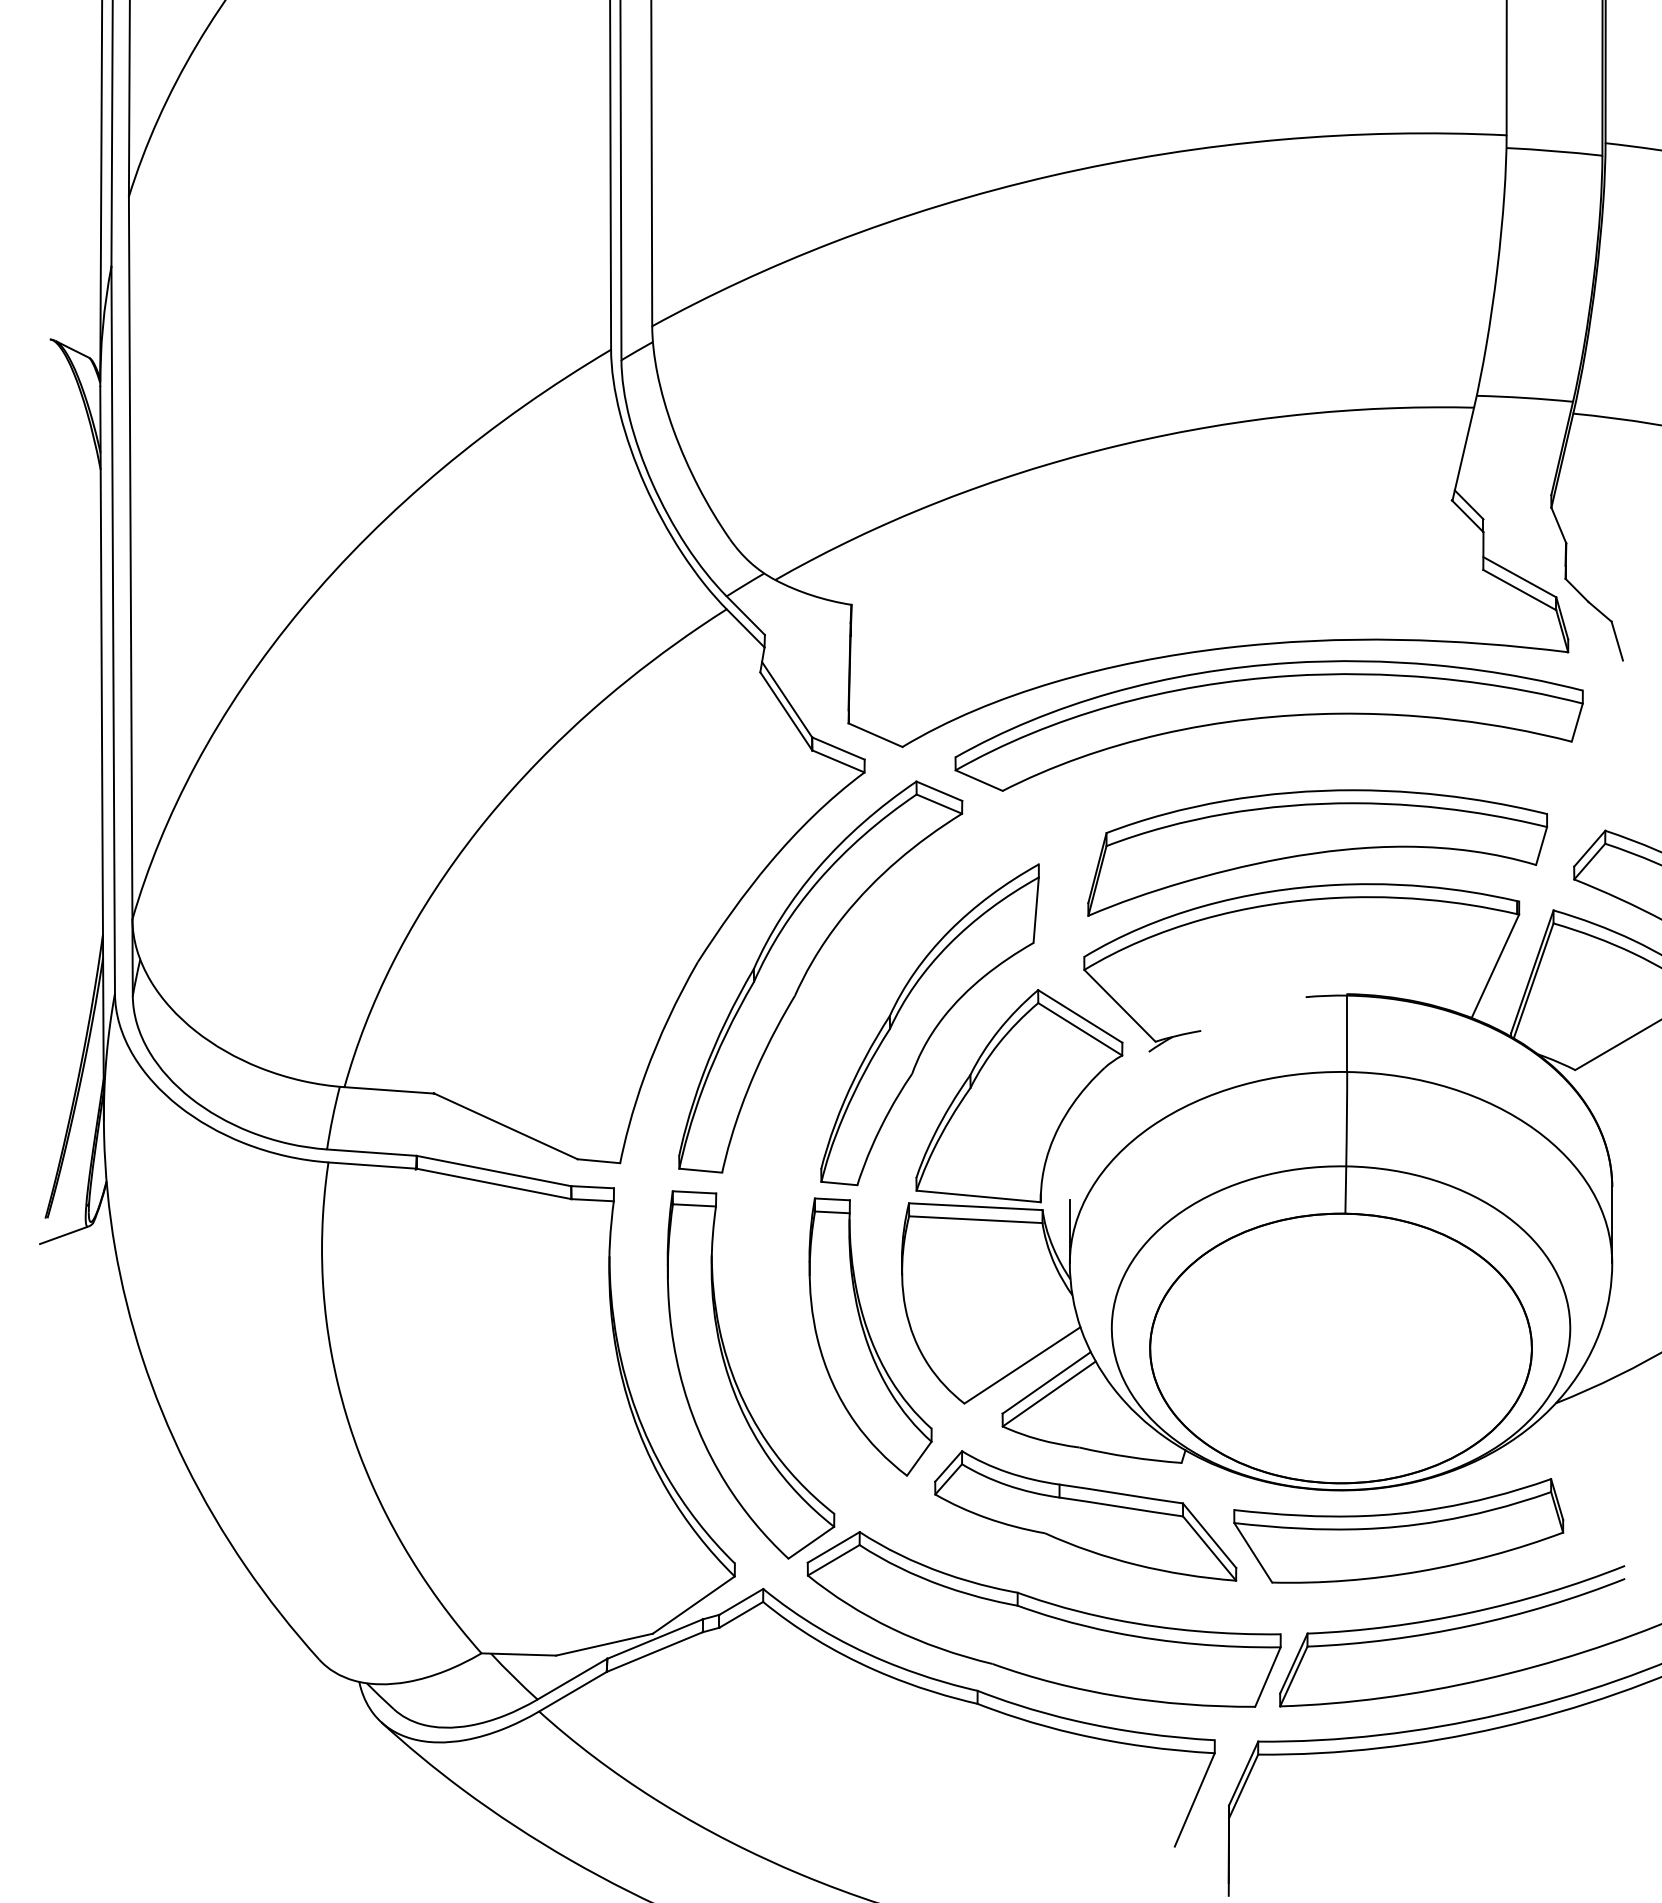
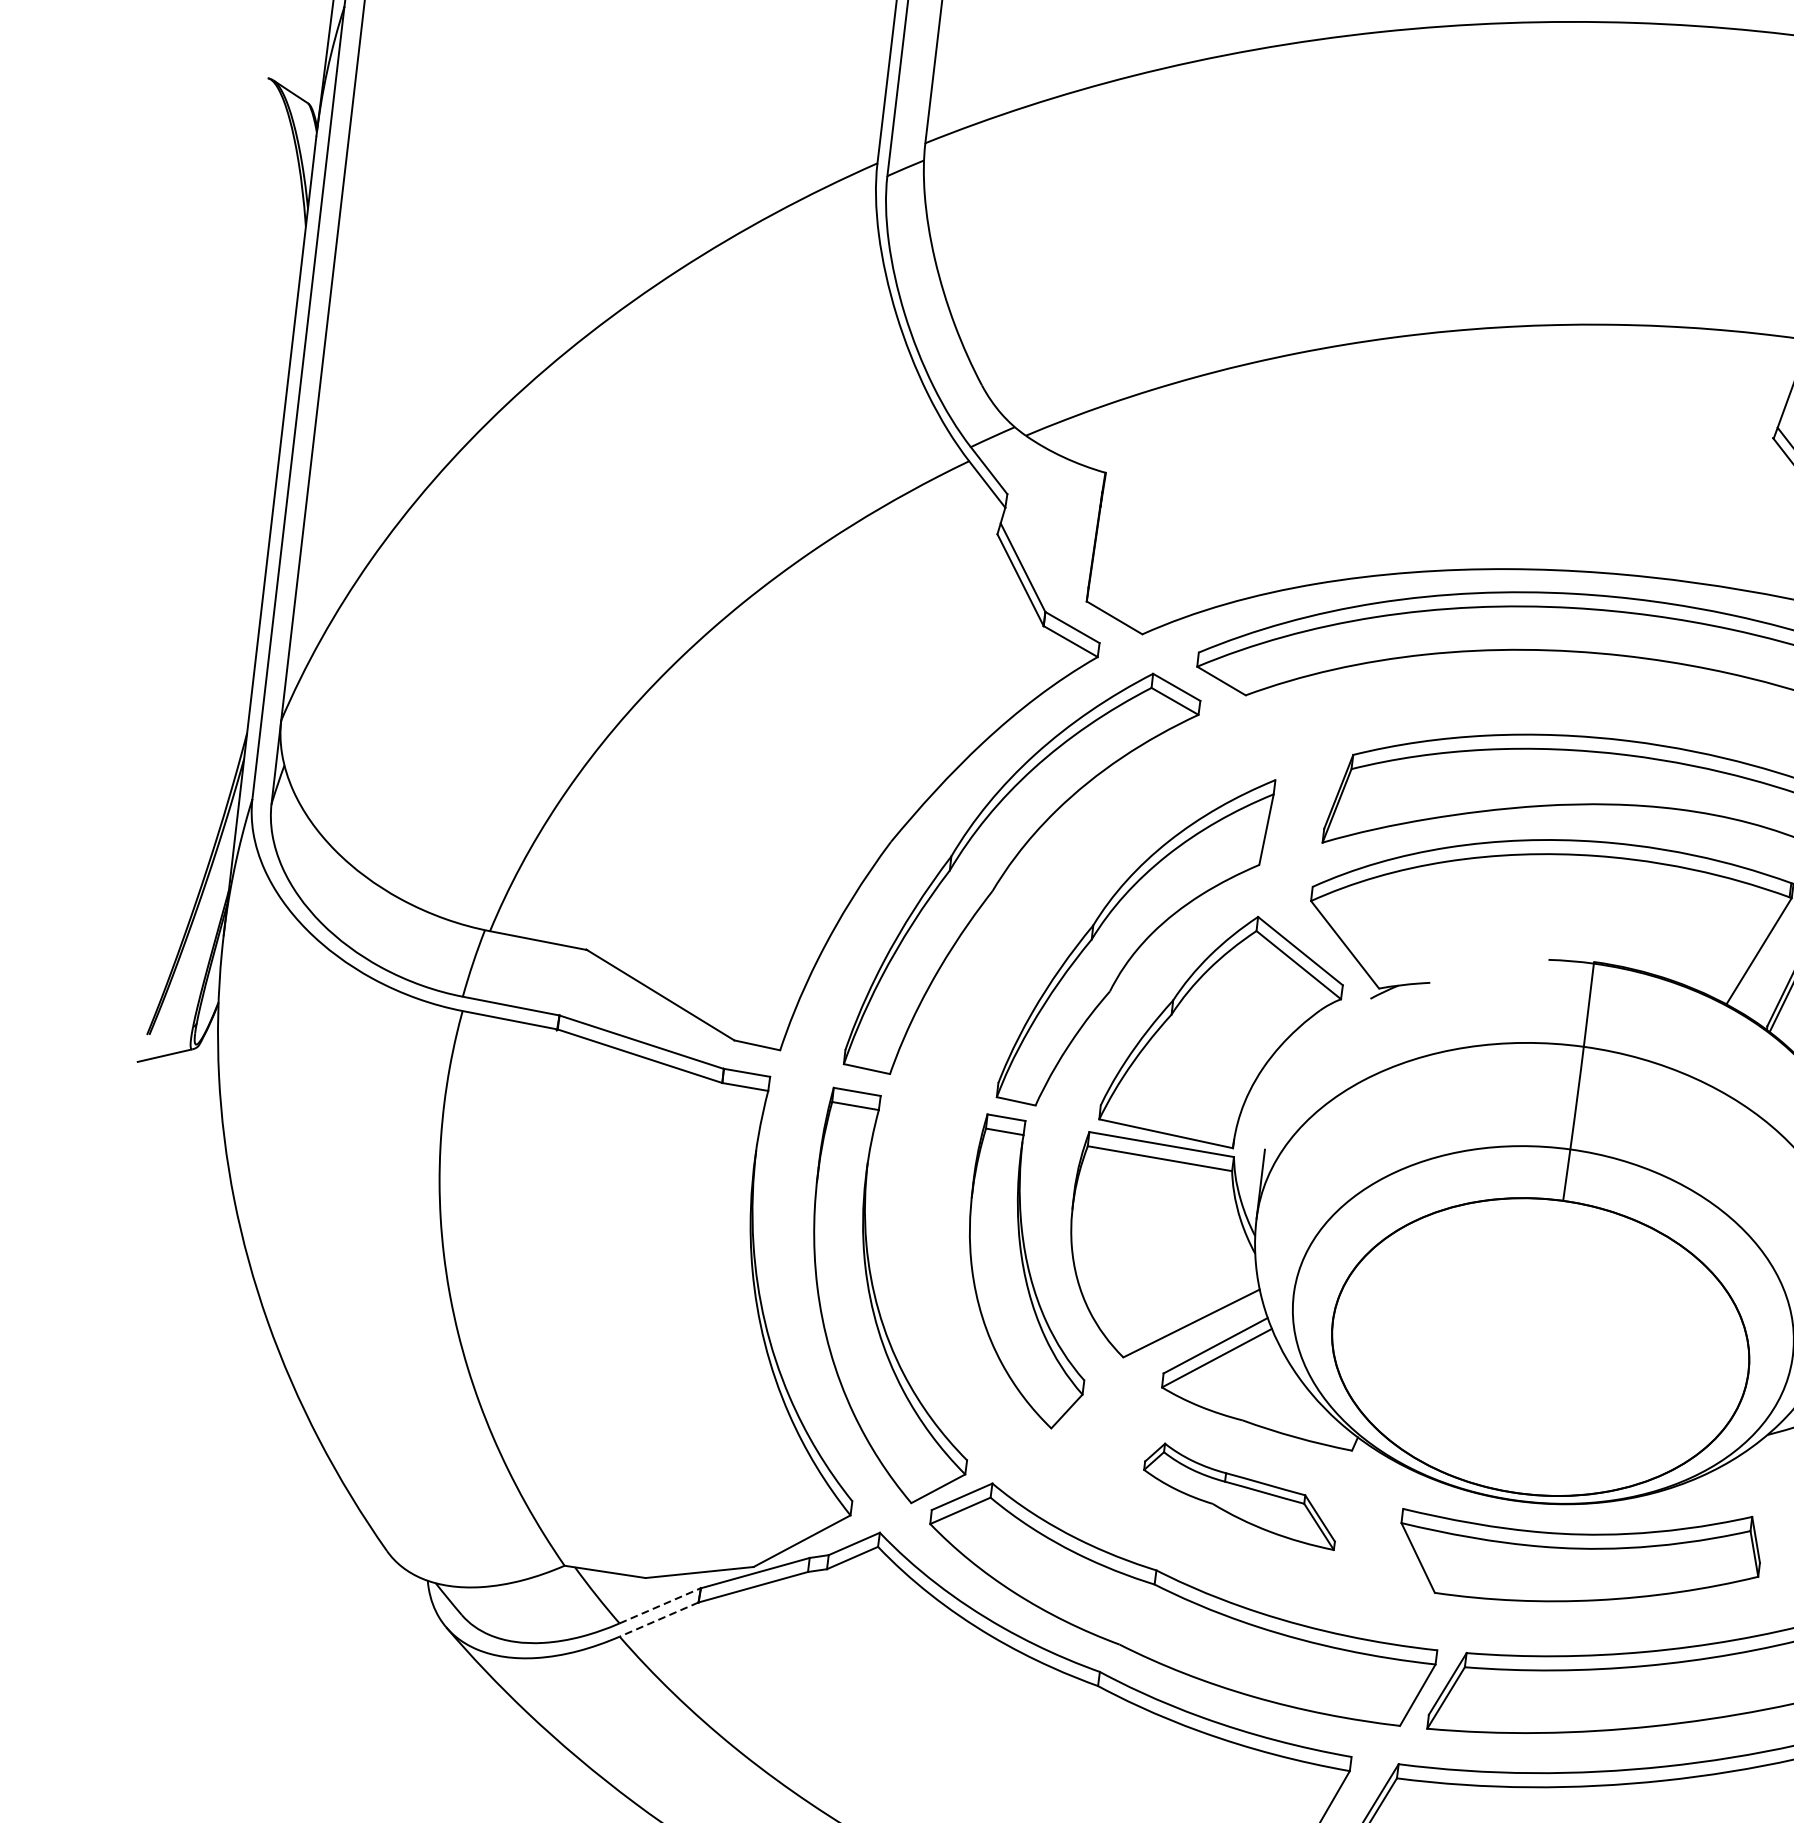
part: (1085, 1515) -> (1240, 1495), size x0.6
line: (572, 1678) -> (660, 1605), solid -> dashed
line: (572, 1691) -> (658, 1619), solid -> dashed

